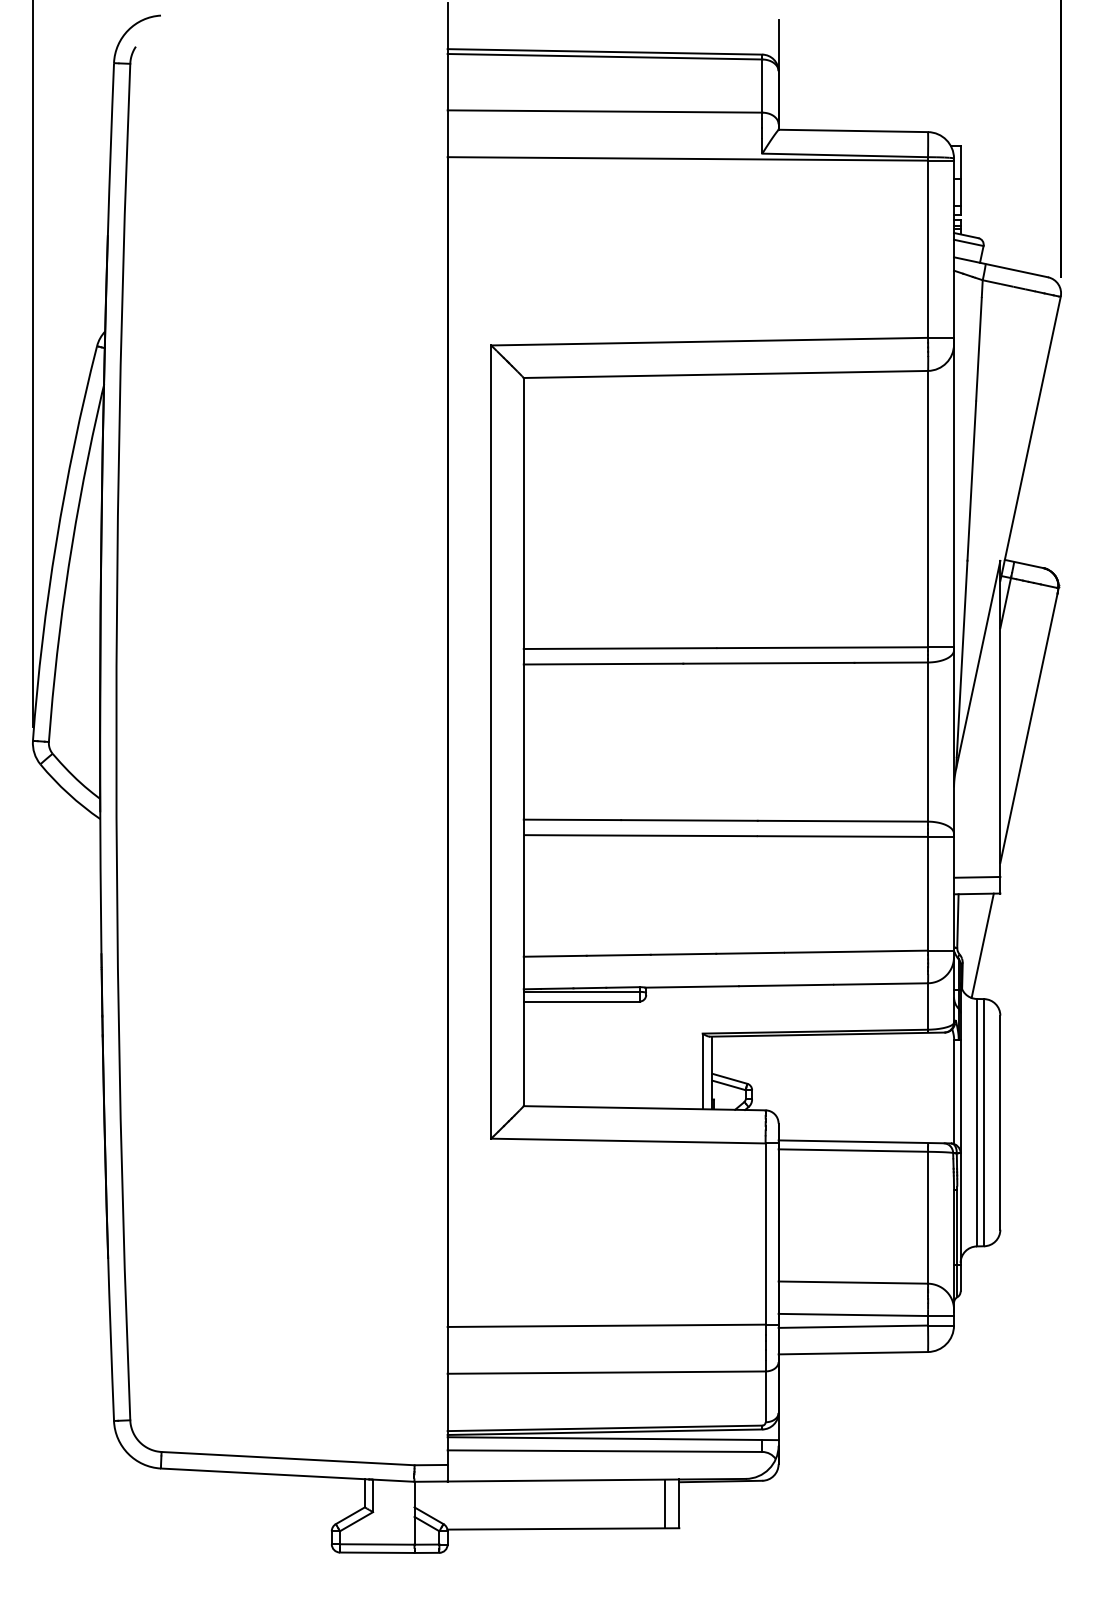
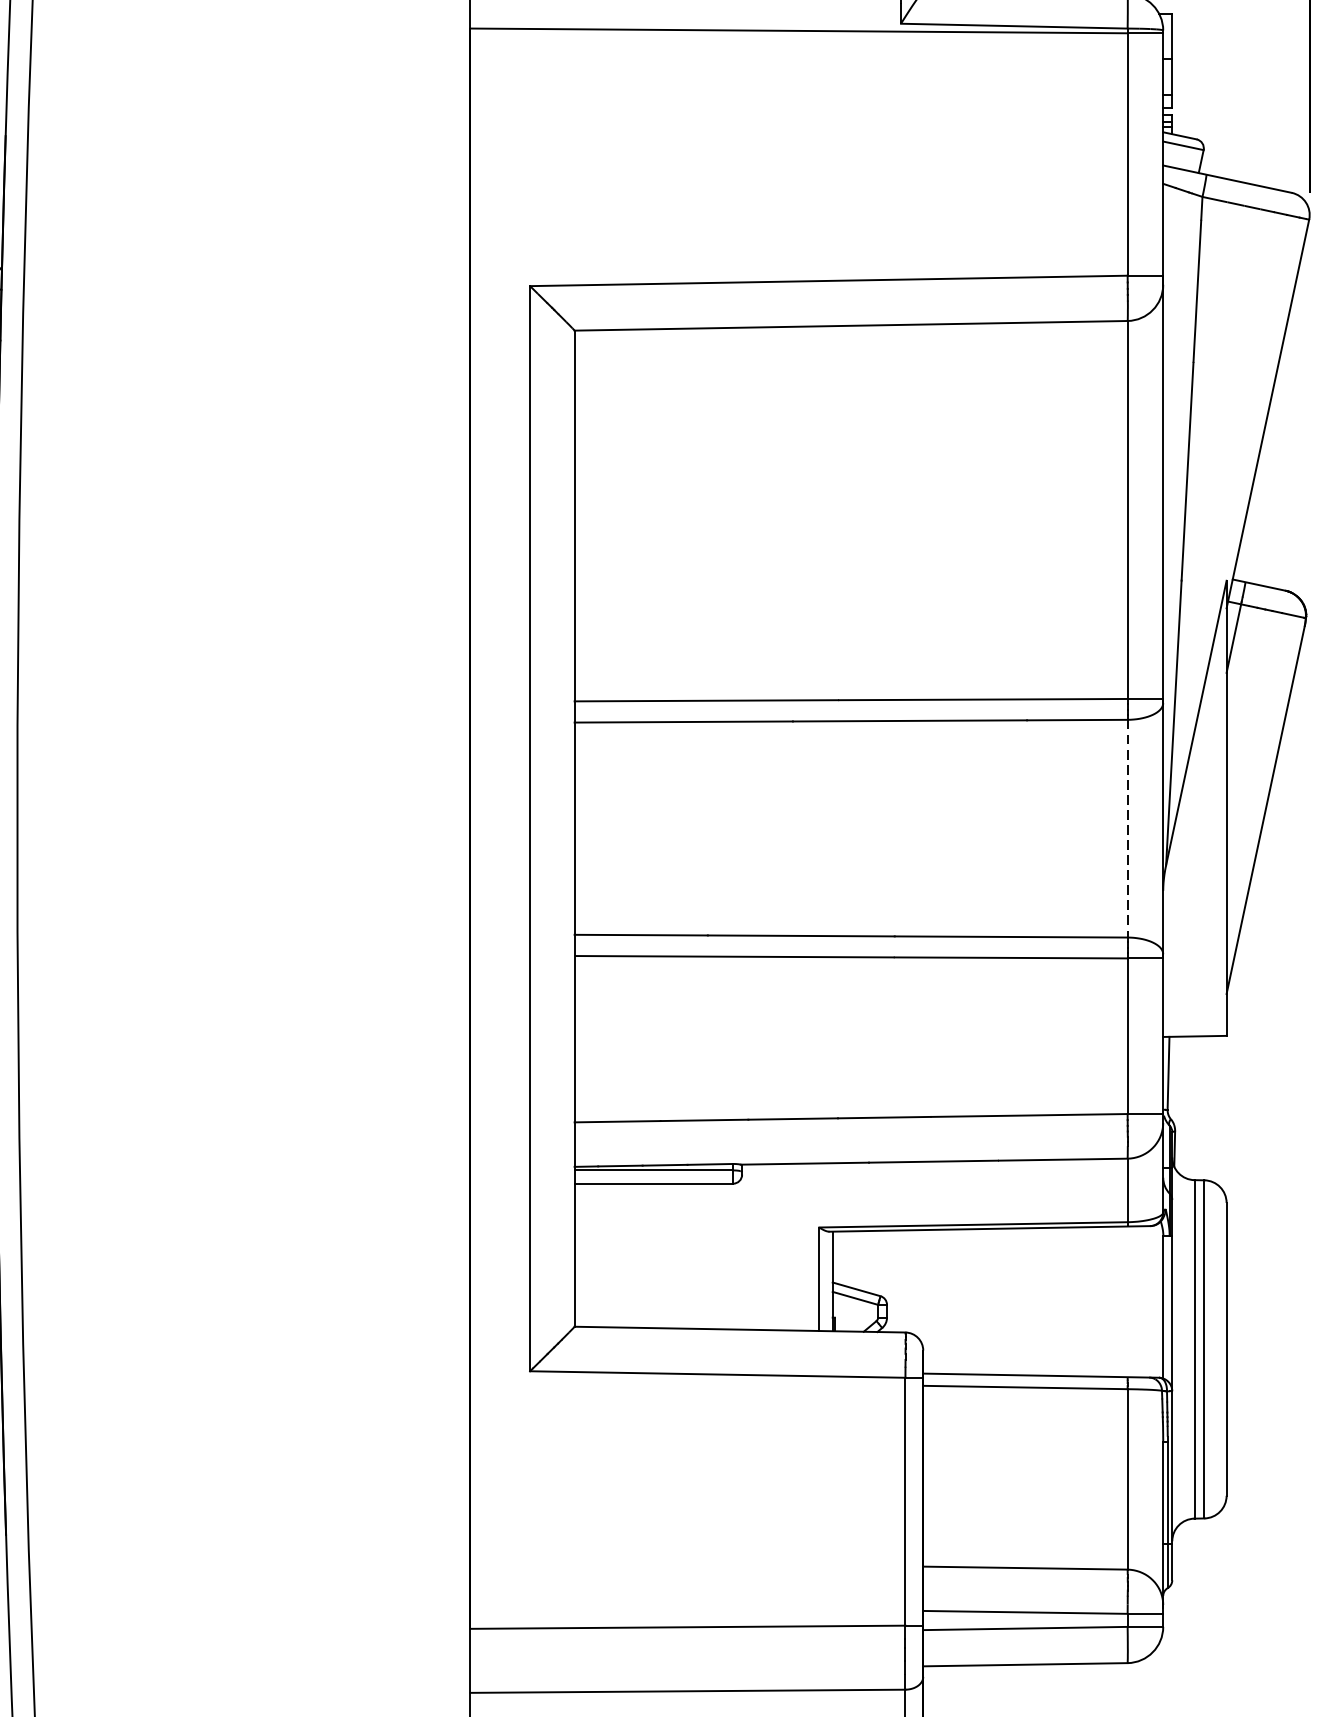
line: (928, 742) -> (1128, 829), solid -> dashed
line: (977, 876) -> (1195, 1012), removed
line: (982, 945) -> (1202, 1106), removed

